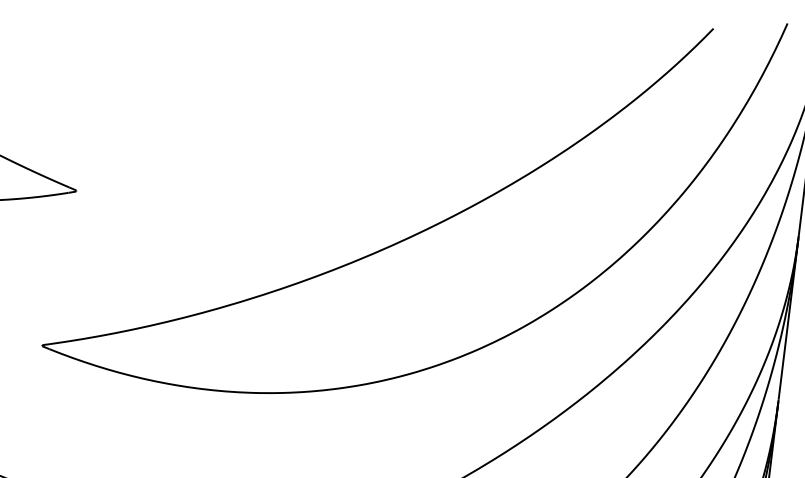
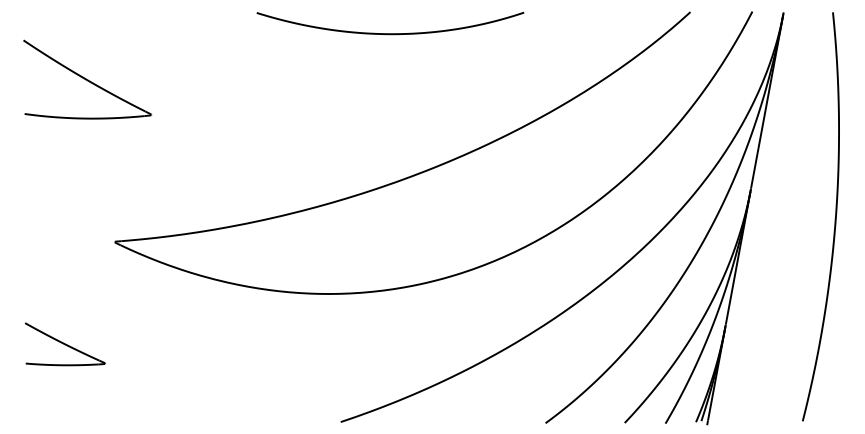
curve: (356, 76) -> (390, 33), added

